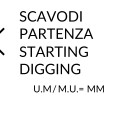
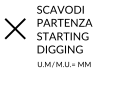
text: (68, 88) -> (63, 64), moved

